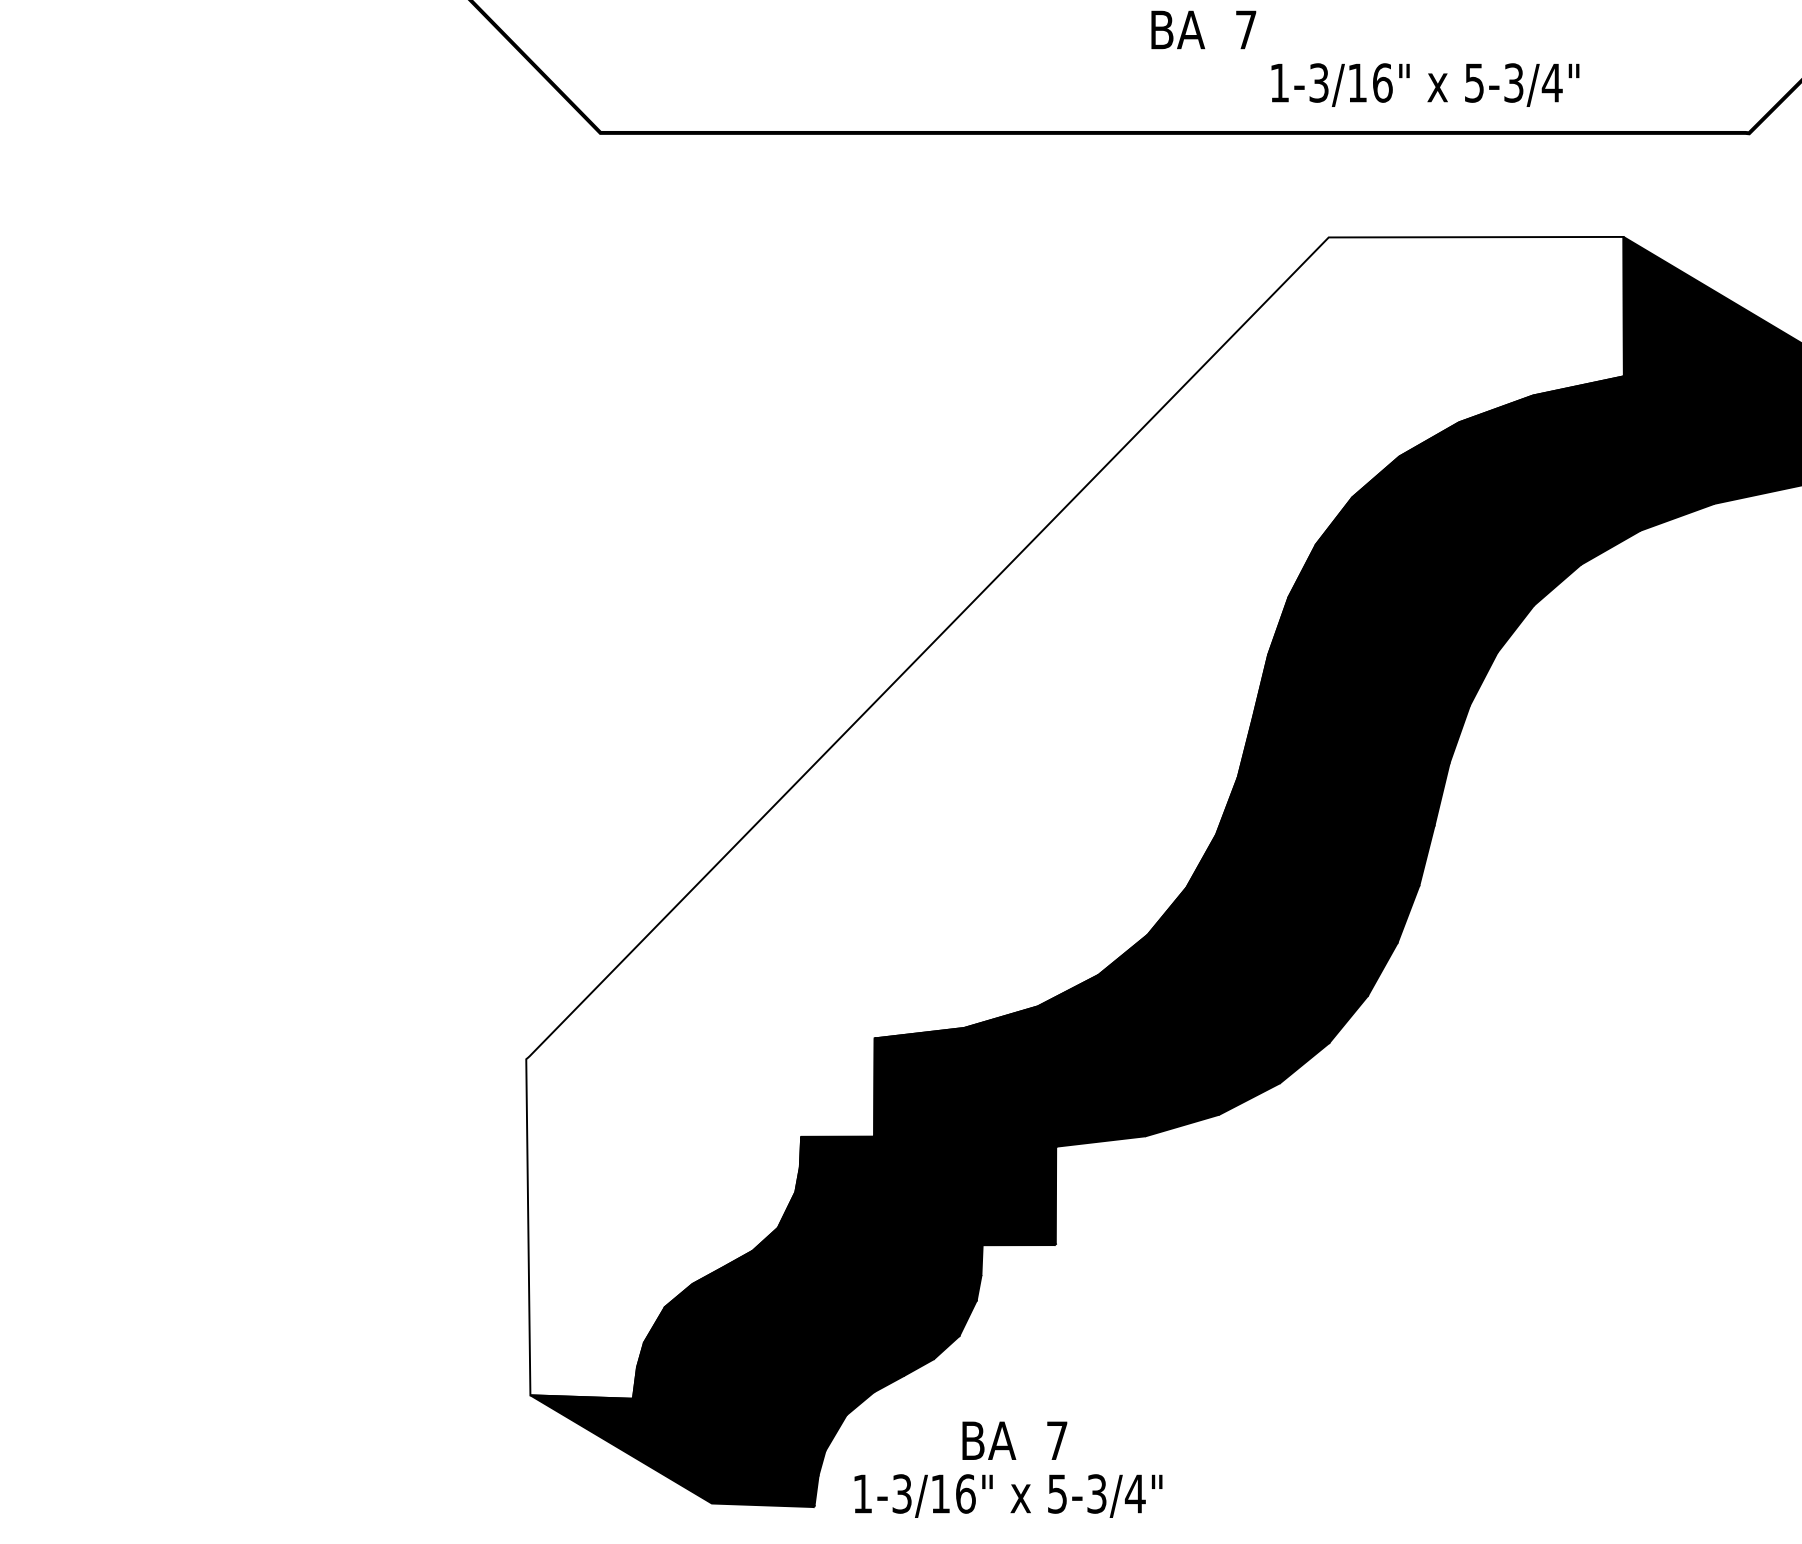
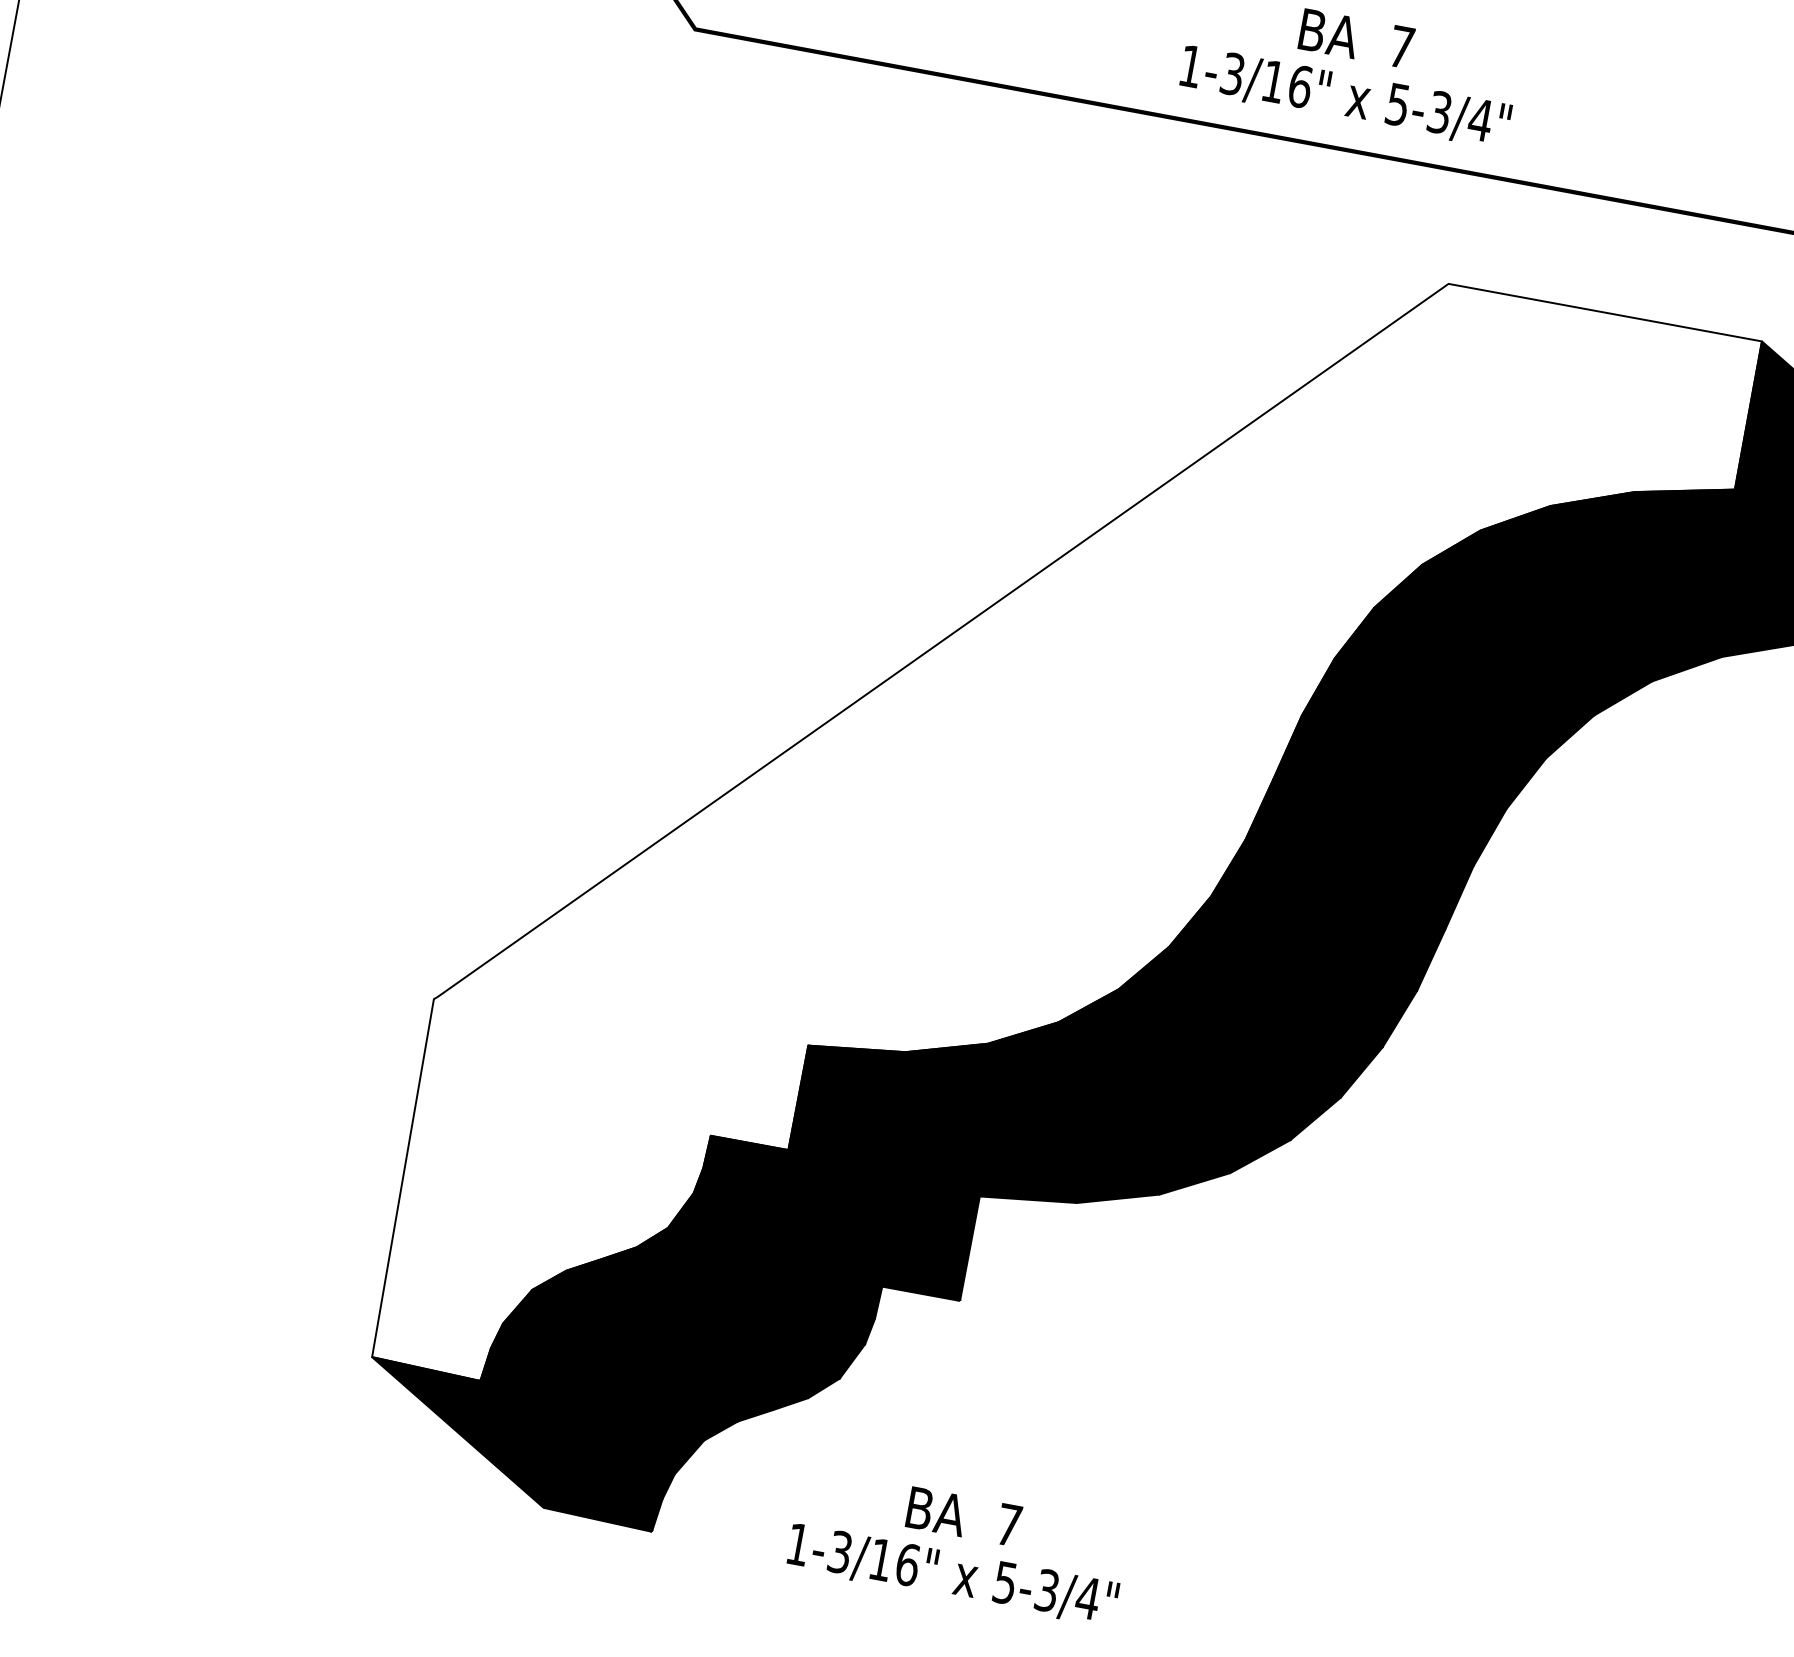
text: (1425, 84) -> (1345, 96), moved
text: (1014, 1440) -> (963, 1516), moved
text: (1008, 1495) -> (952, 1574), moved

